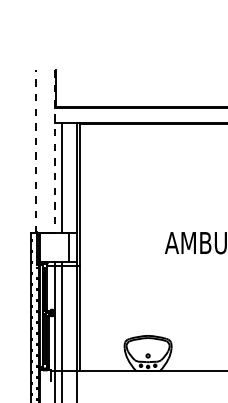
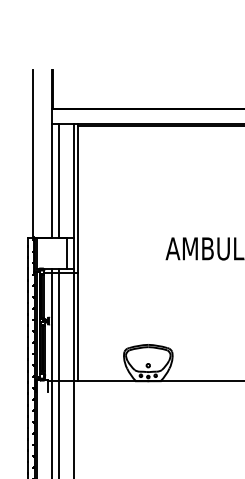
line: (36, 150) -> (32, 153), dashed -> solid
line: (54, 151) -> (51, 154), dashed -> solid

